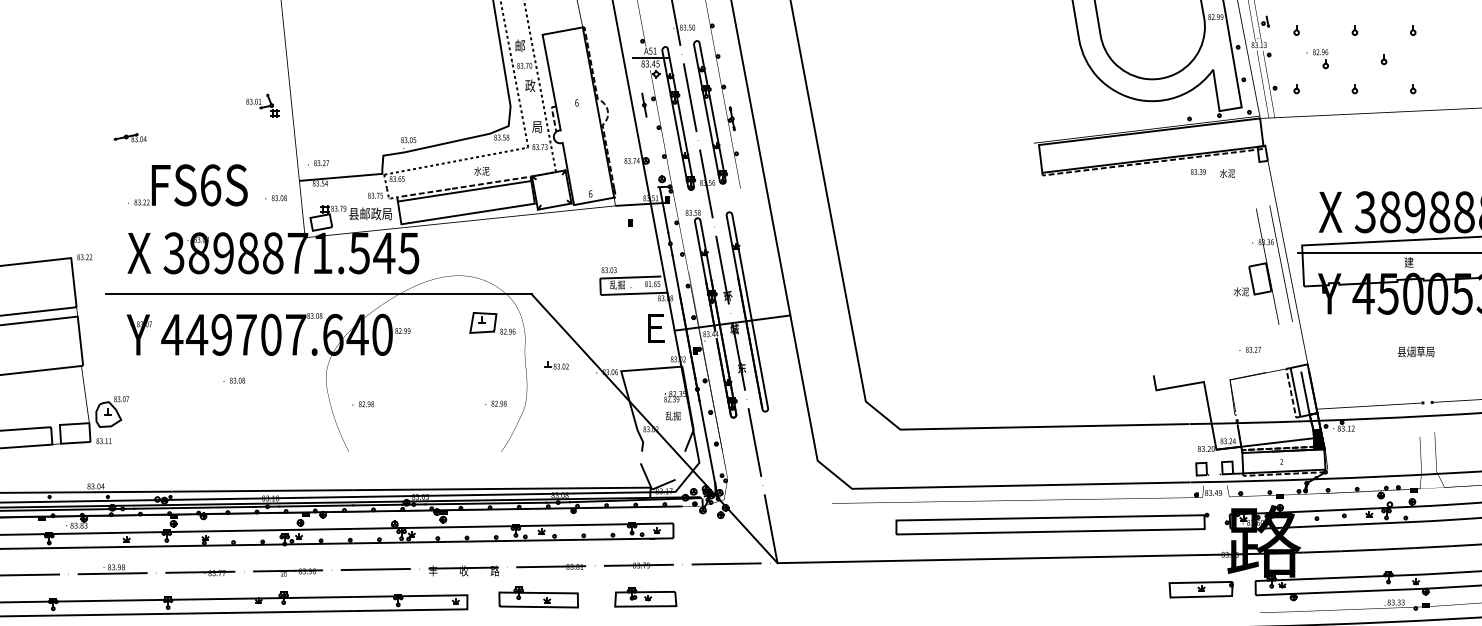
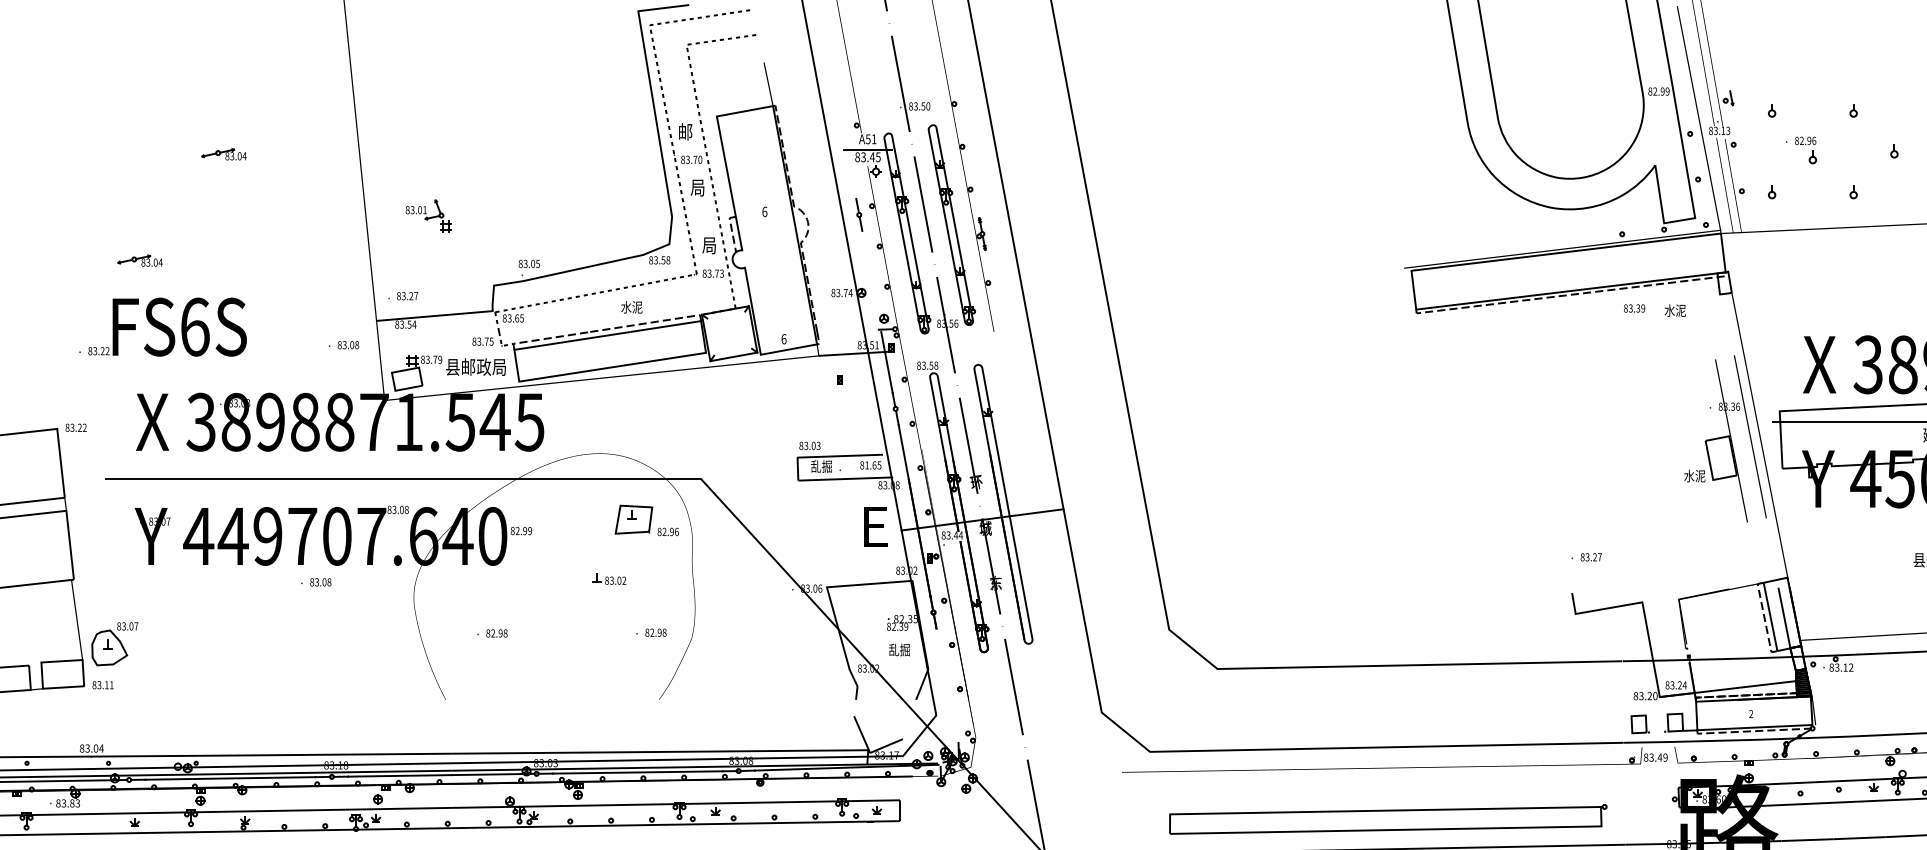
part: (190, 61) -> (224, 153), added
text: (529, 85) -> (698, 187), 政 -> 局
part: (262, 105) -> (428, 215), moved
text: (187, 185) -> (162, 327), moved
text: (1249, 349) -> (1585, 556), moved
part: (556, 365) -> (608, 579), moved
text: (234, 380) -> (316, 582), moved
text: (362, 404) -> (491, 633), moved
line: (707, 443) -> (947, 688), removed
part: (1052, 523) -> (1388, 818), moved

